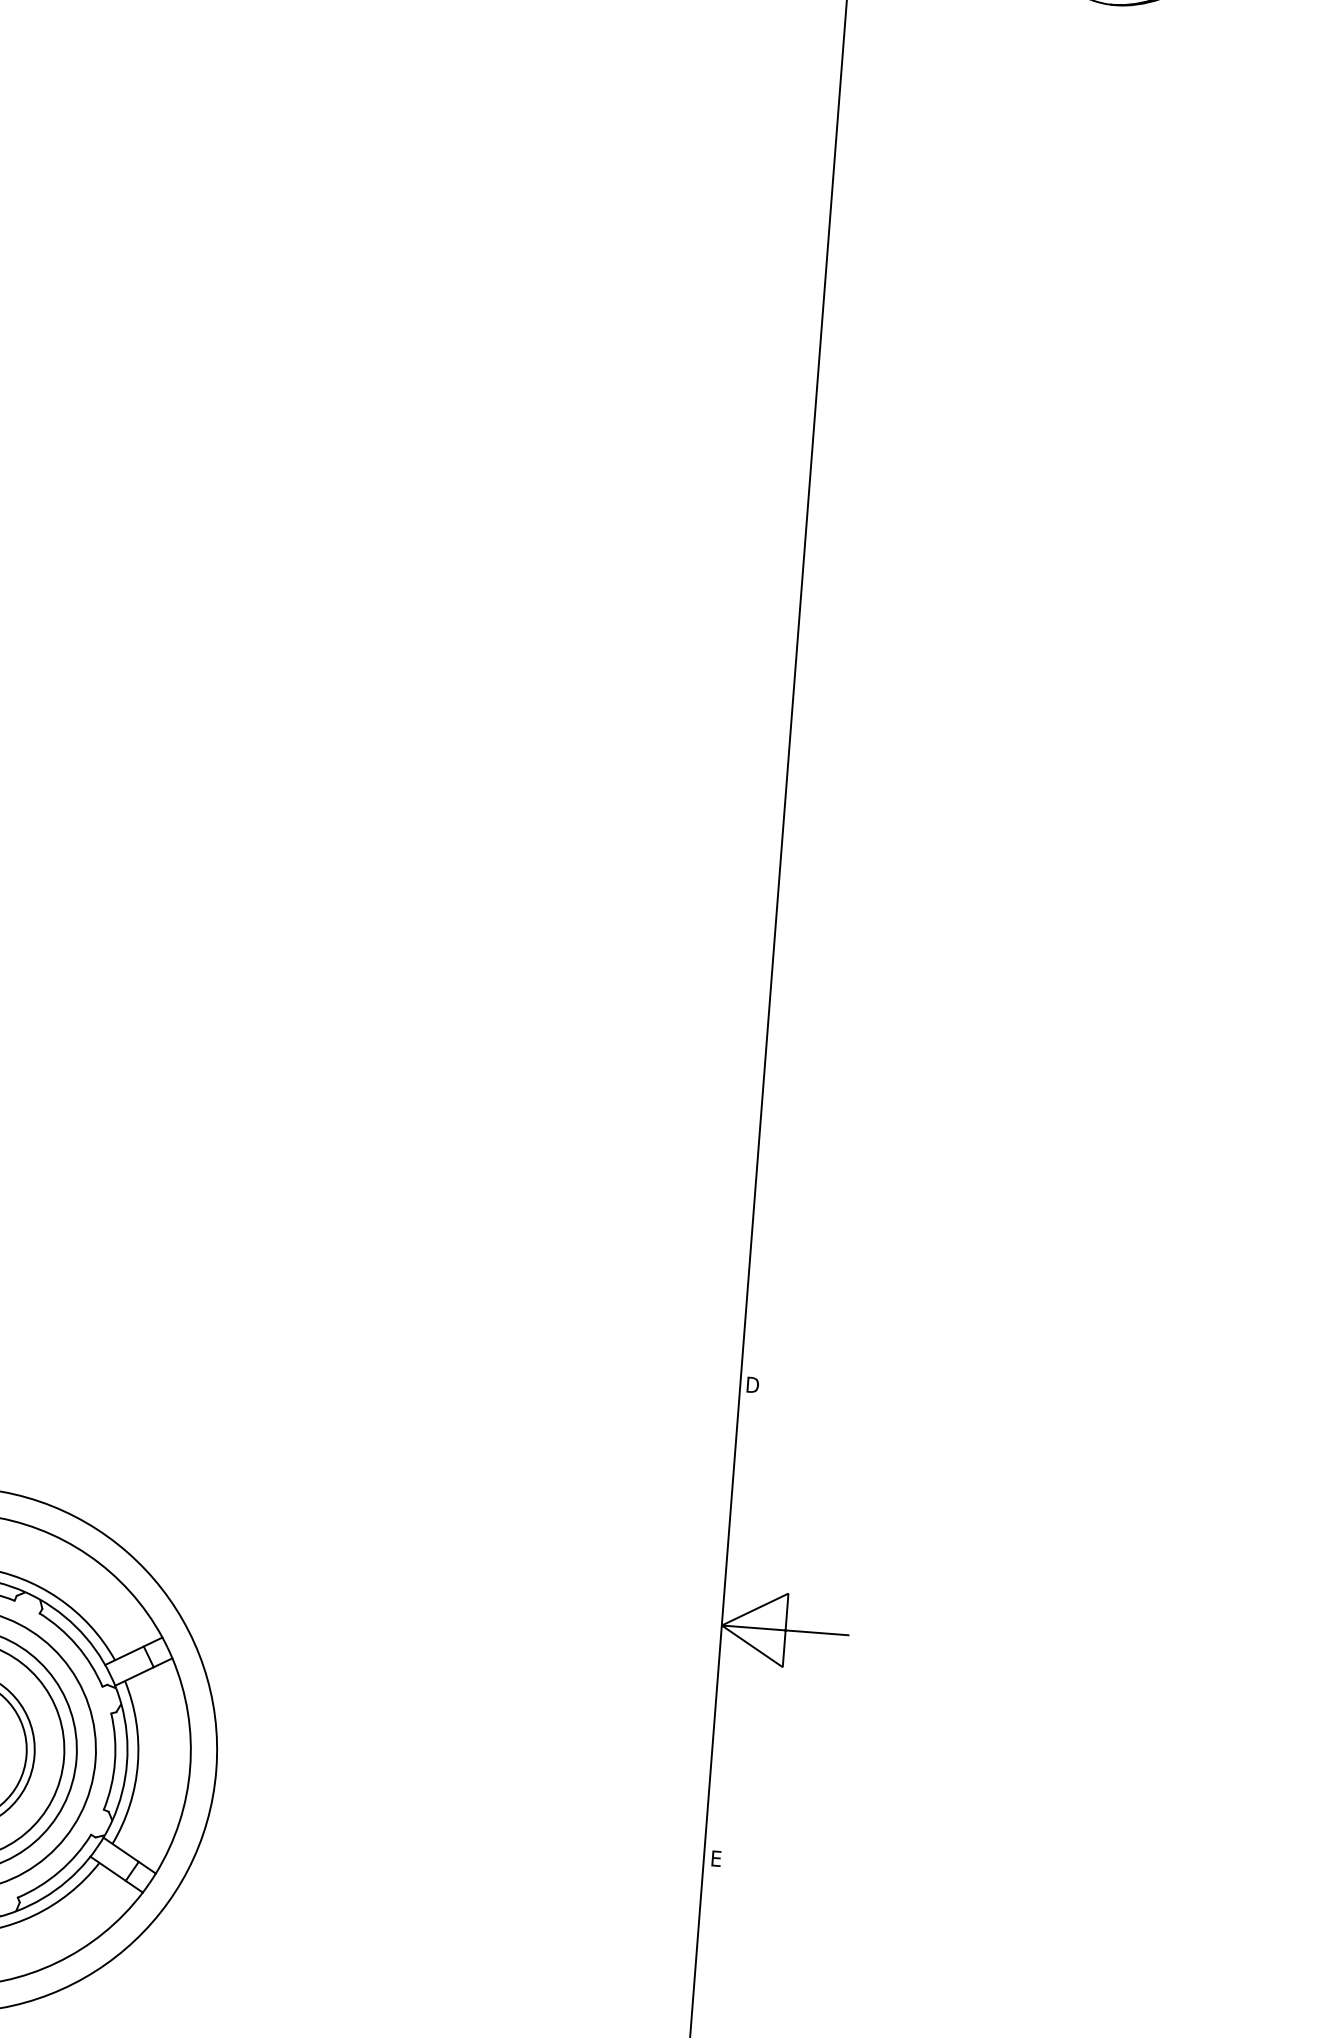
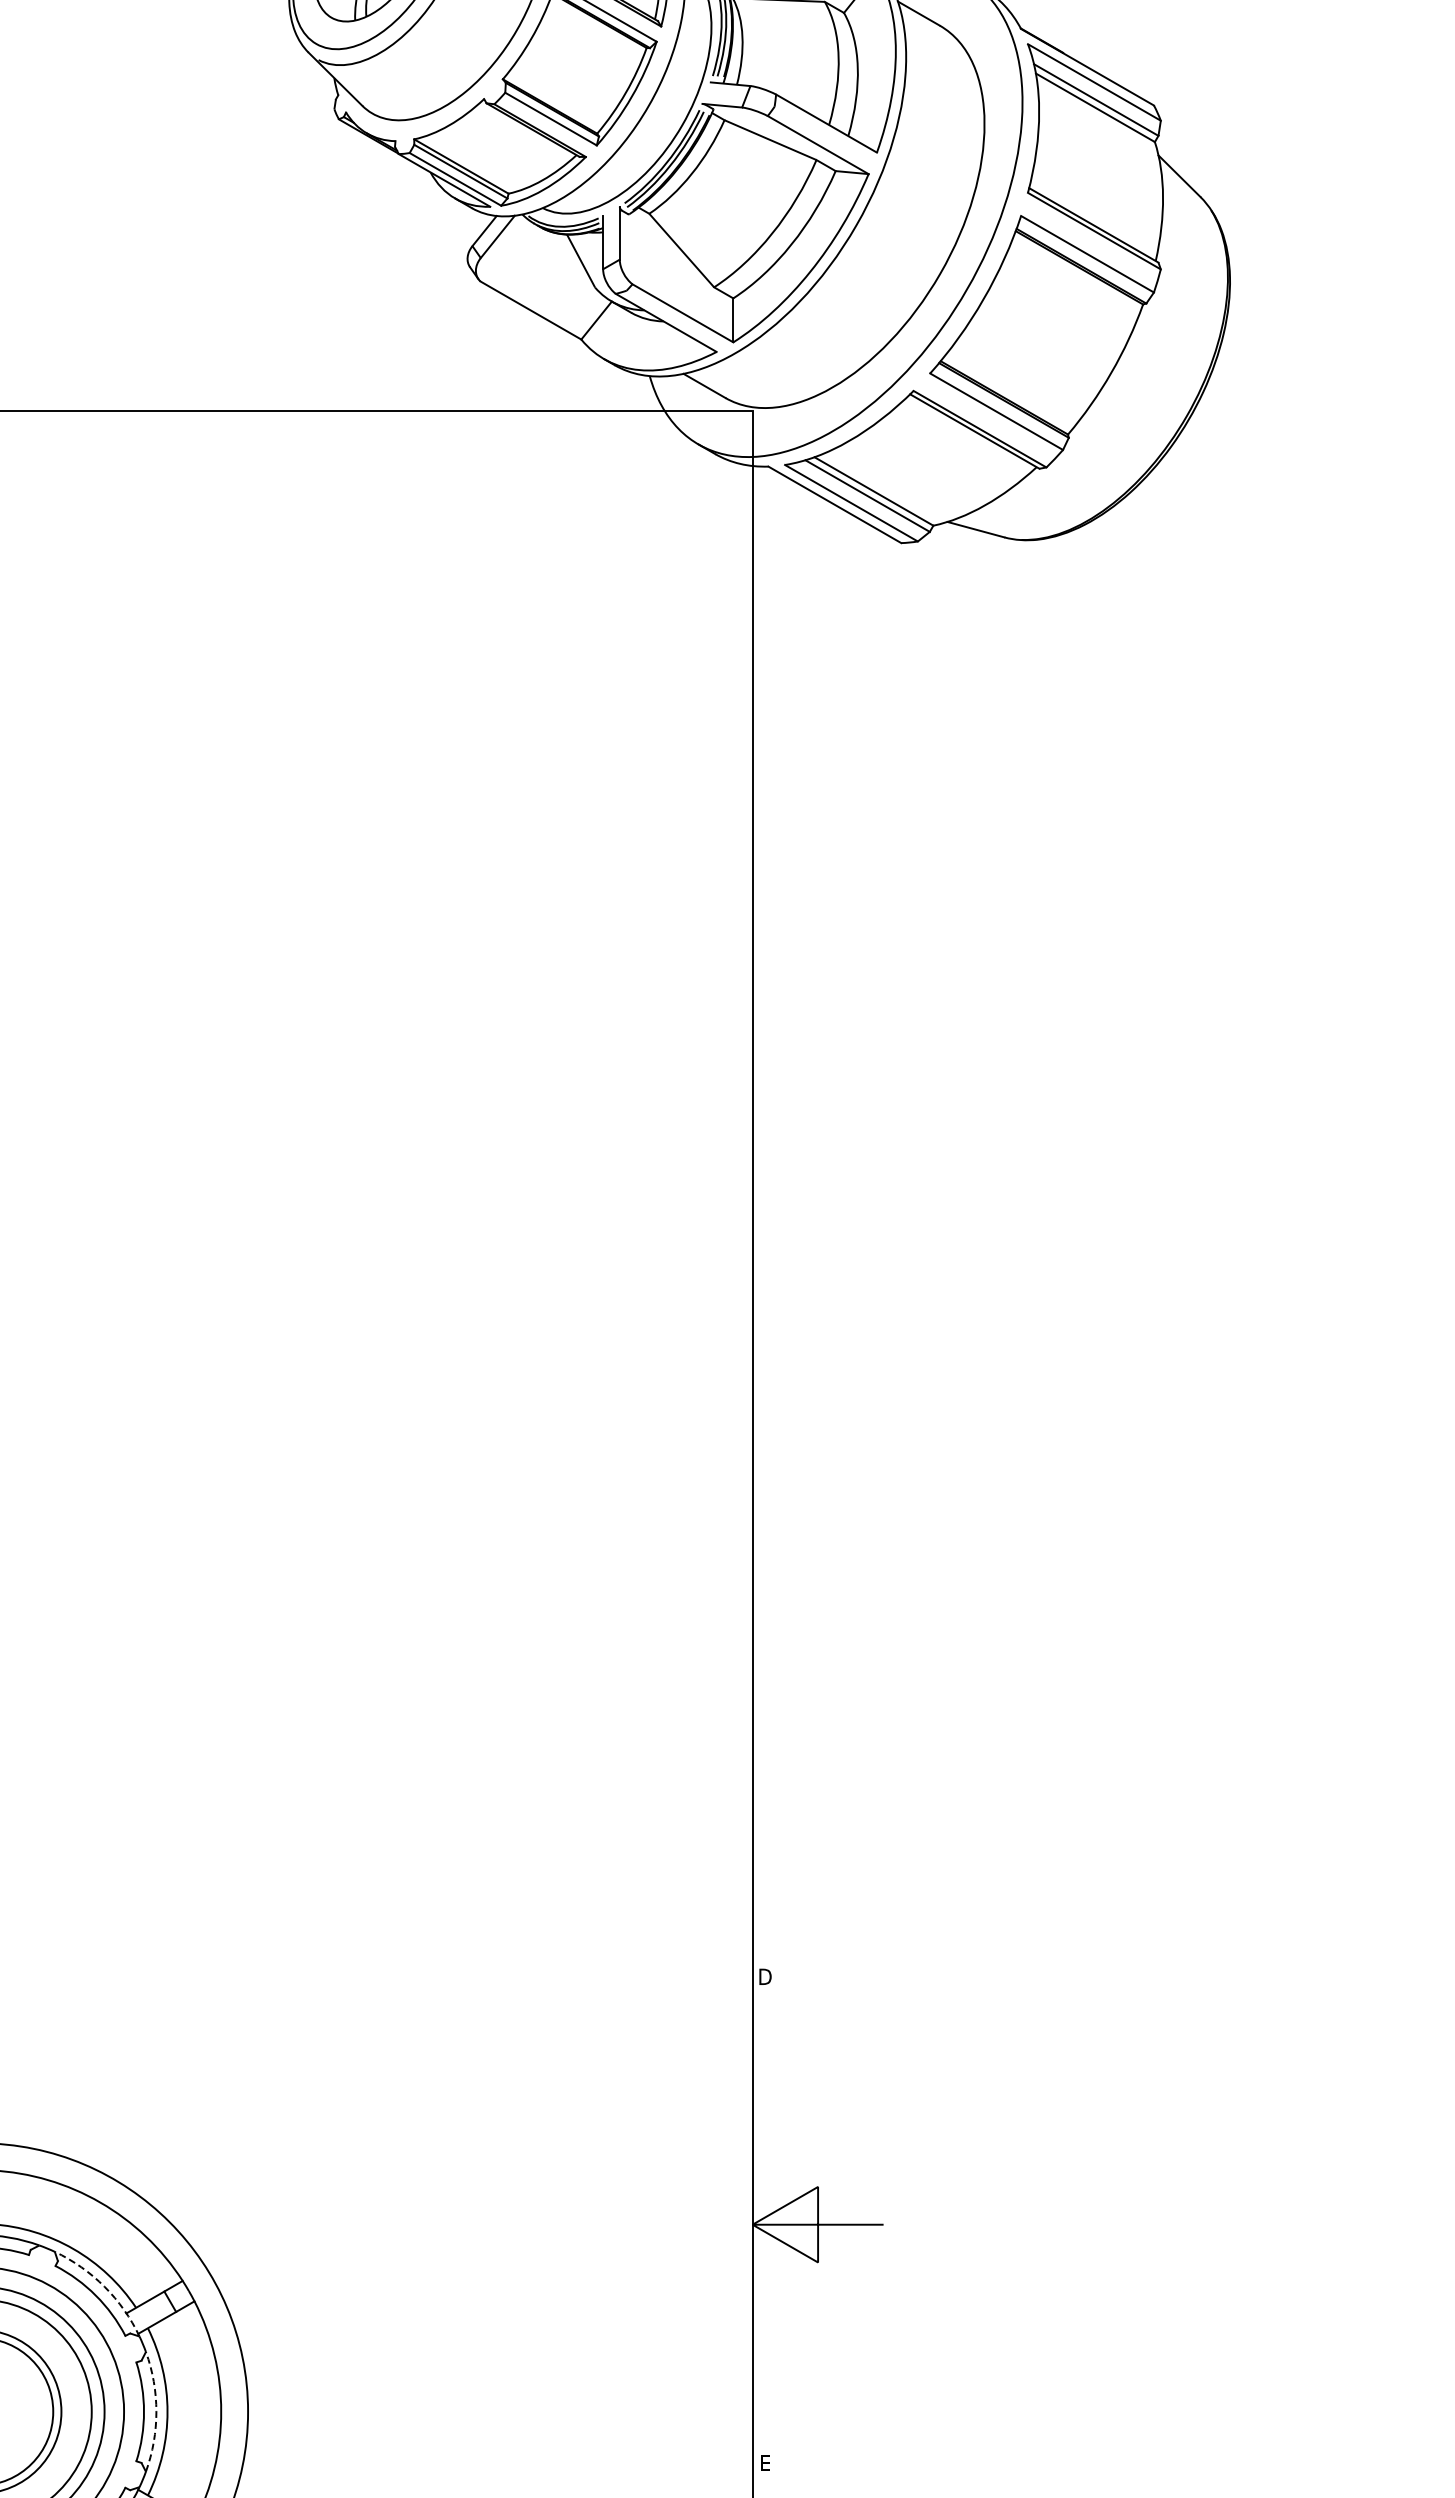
arc: (85, 1637) -> (104, 2286), solid -> dashed
arc: (127, 1762) -> (156, 2411), solid -> dashed

